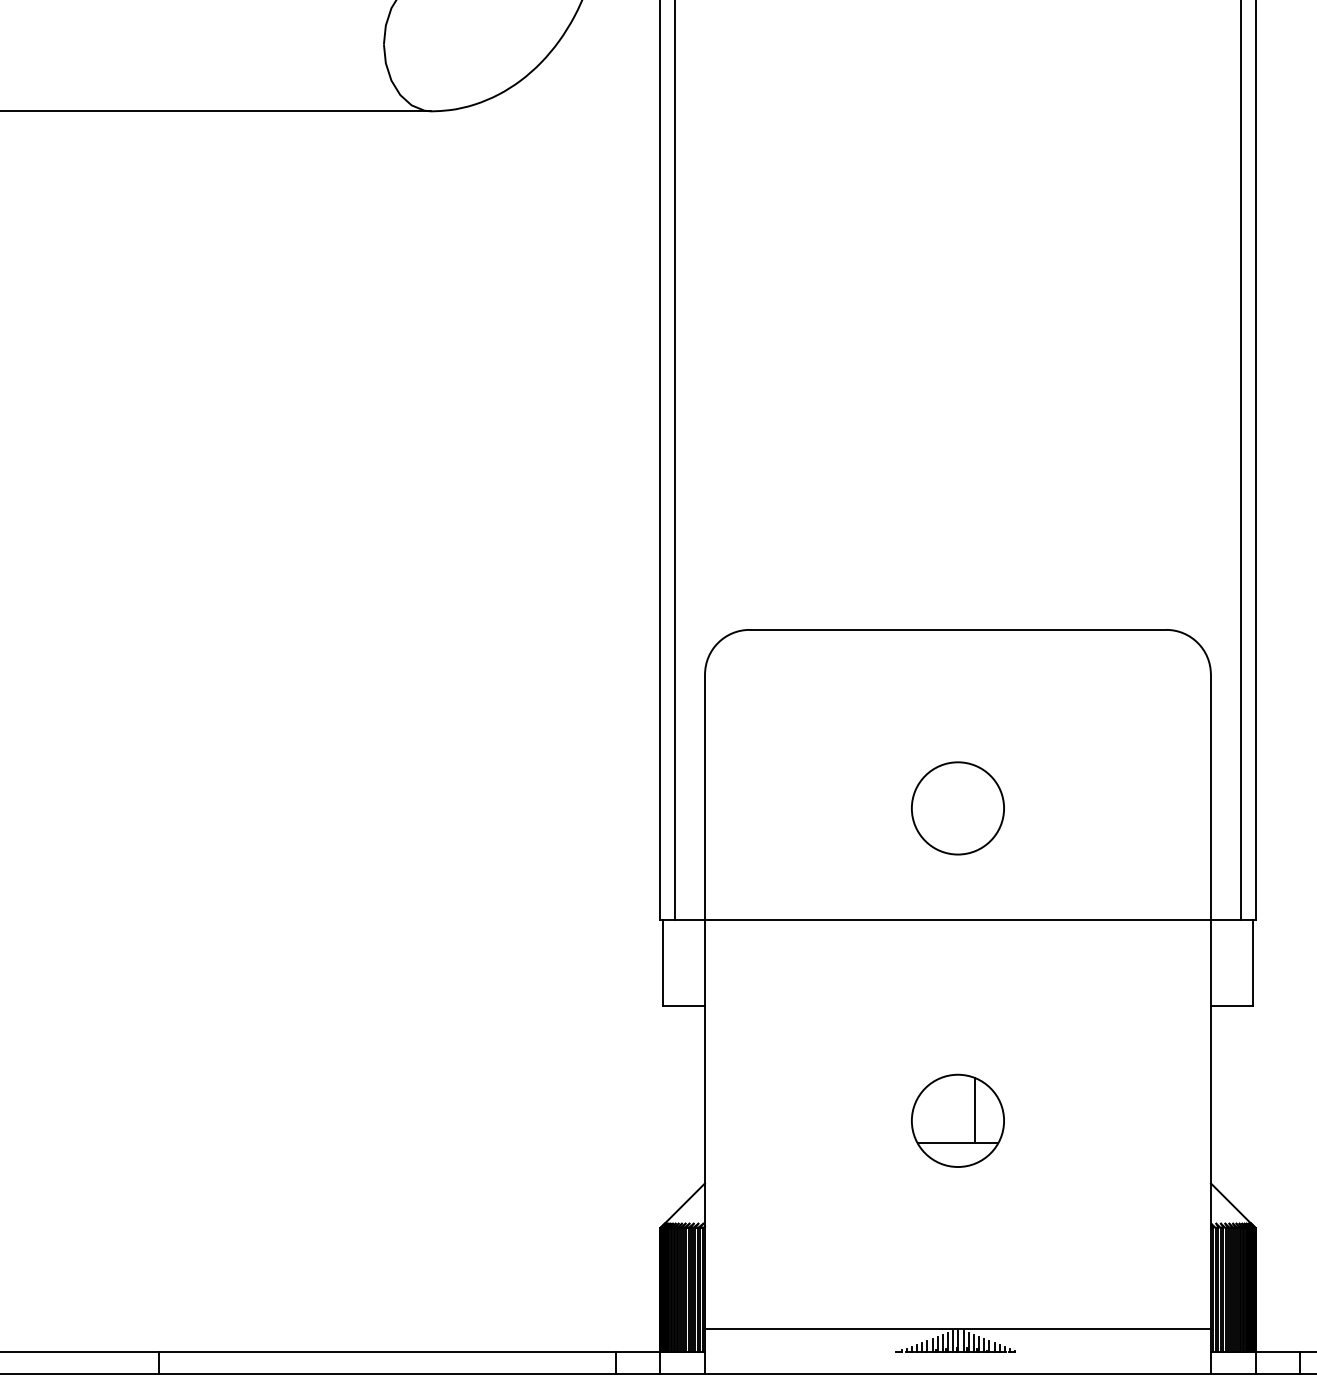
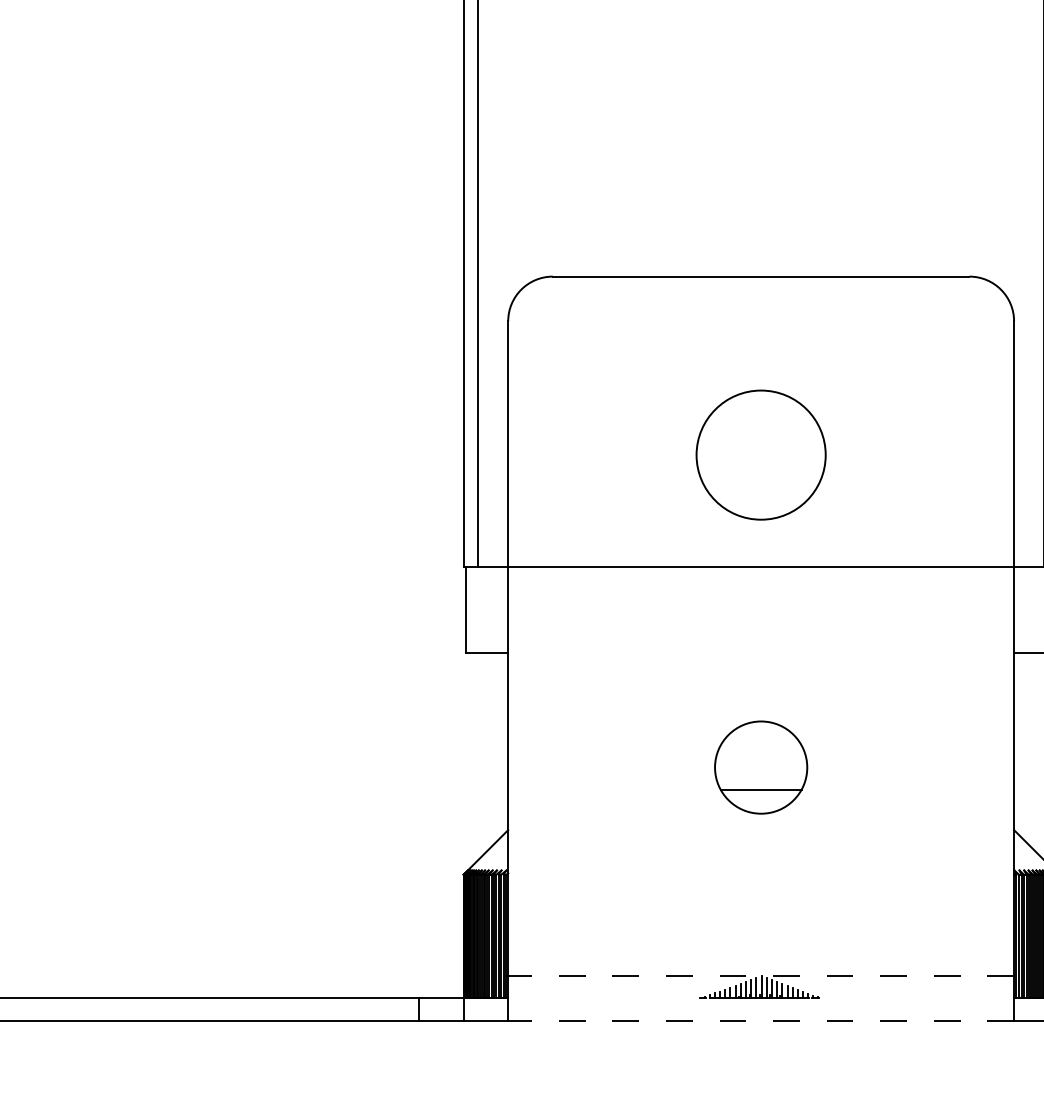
circle: (957, 808) -> (760, 455), size x1.4
line: (975, 1110) -> (778, 757), removed
line: (957, 1329) -> (760, 976), solid -> dashed
line: (957, 1373) -> (760, 1020), solid -> dashed

